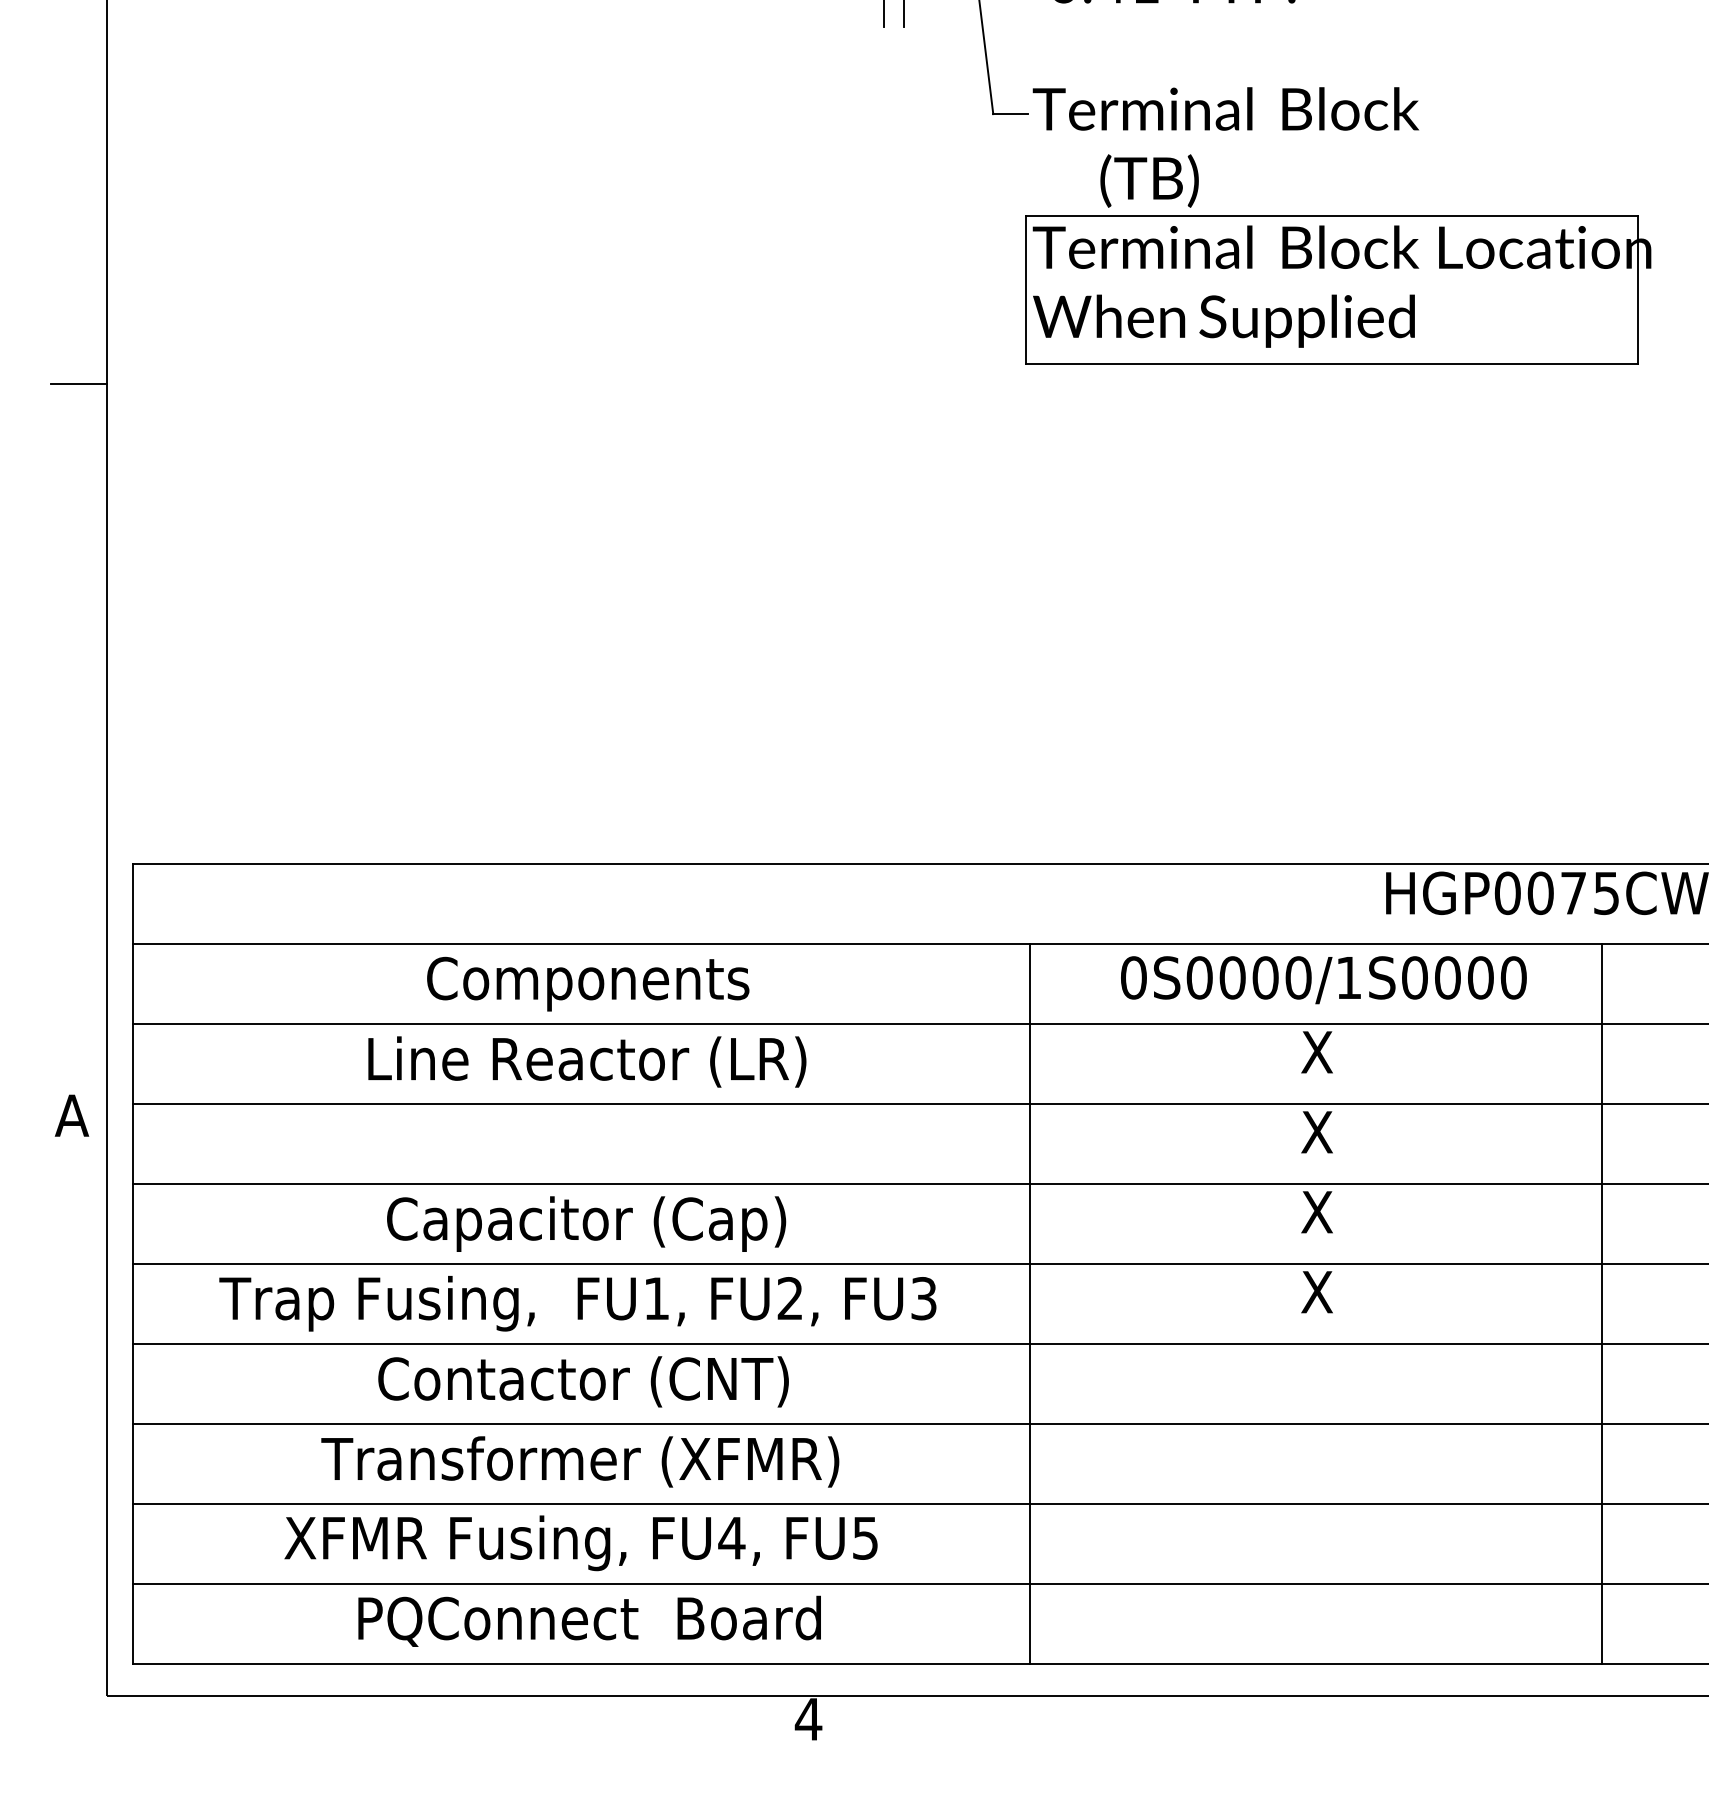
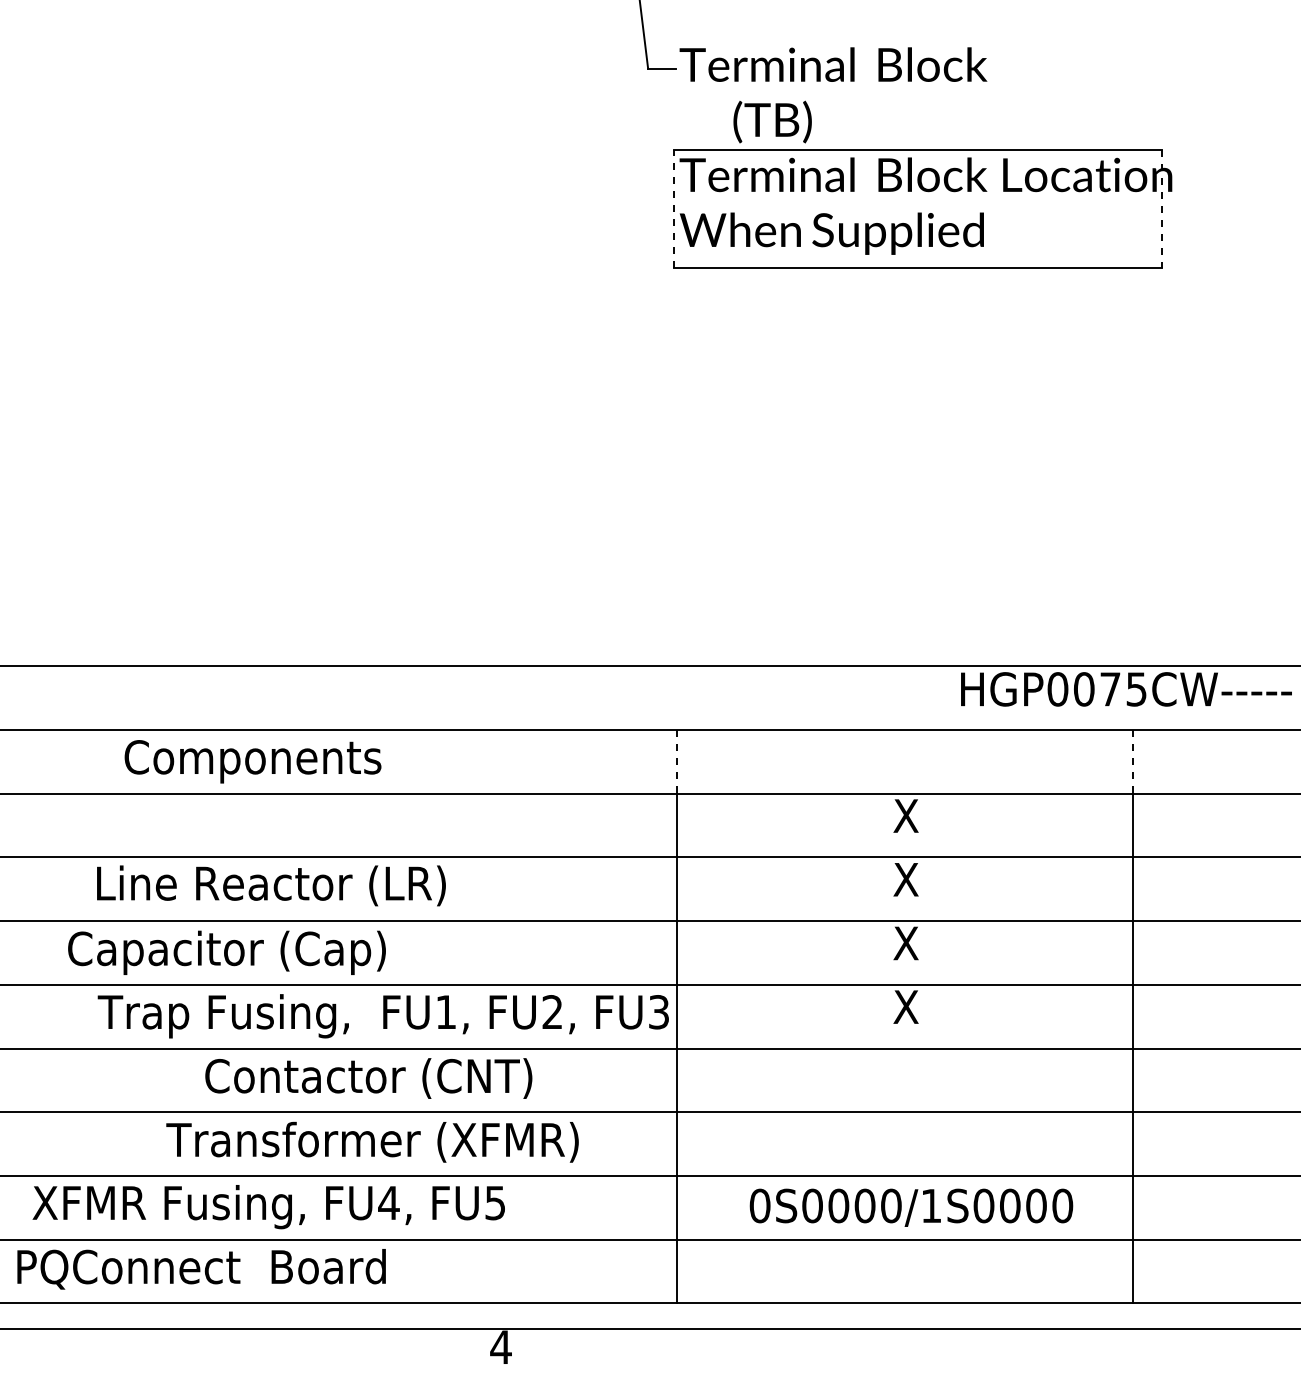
line: (1025, 289) -> (673, 208), solid -> dashed
line: (1638, 289) -> (1162, 208), solid -> dashed
text: (1323, 980) -> (911, 1208), moved
text: (588, 983) -> (253, 761), moved
line: (1029, 984) -> (676, 762), solid -> dashed
line: (1602, 984) -> (1133, 762), solid -> dashed
text: (587, 1061) -> (271, 885), moved
text: (586, 1223) -> (226, 952), moved
text: (577, 1303) -> (383, 1016), moved
text: (583, 1381) -> (368, 1078), moved
text: (580, 1461) -> (372, 1141), moved
text: (580, 1543) -> (268, 1207), moved
text: (589, 1620) -> (201, 1268), moved

